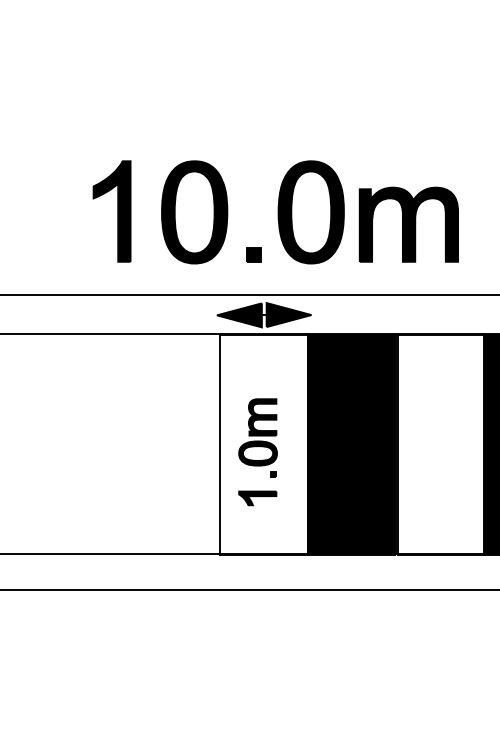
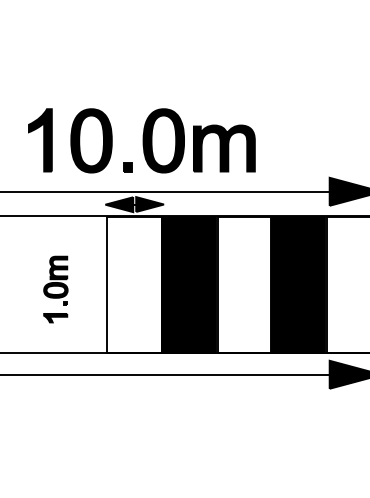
part: (257, 452) -> (55, 289), moved

